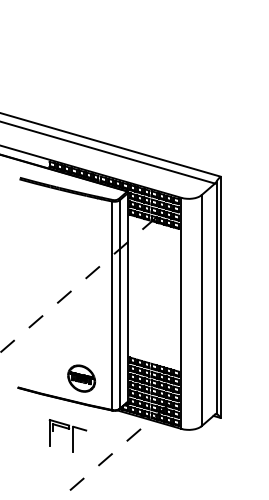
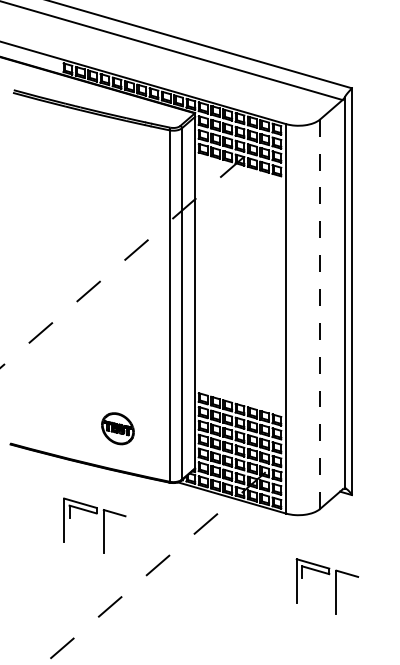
line: (201, 310) -> (319, 313), solid -> dashed
part: (81, 378) -> (117, 428), size x0.7
part: (205, 471) -> (326, 585), added

